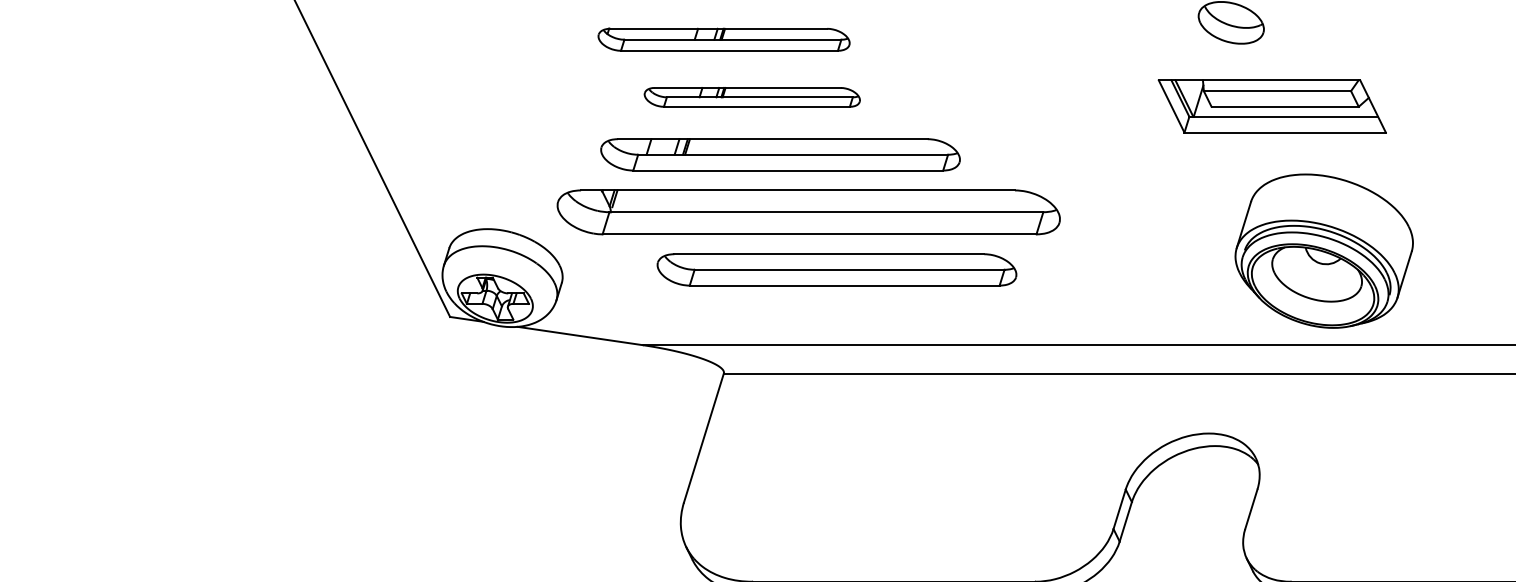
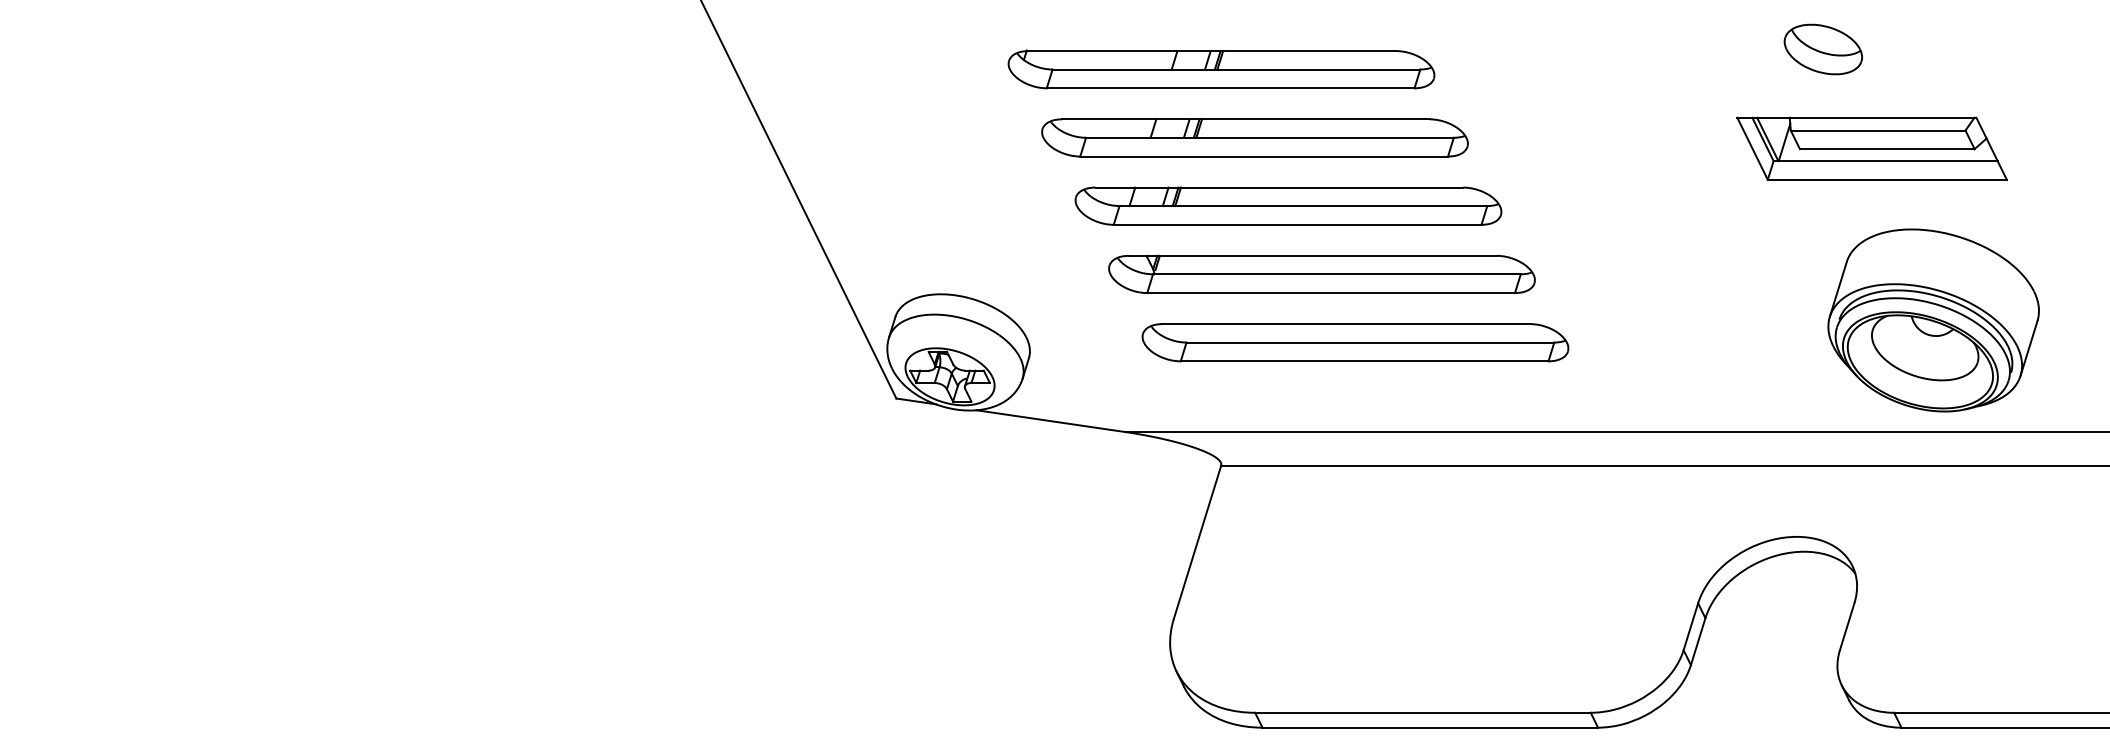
part: (724, 39) -> (1221, 69), size x1.43
part: (751, 96) -> (1254, 137), size x1.67
part: (808, 212) -> (1321, 274), size x0.71

